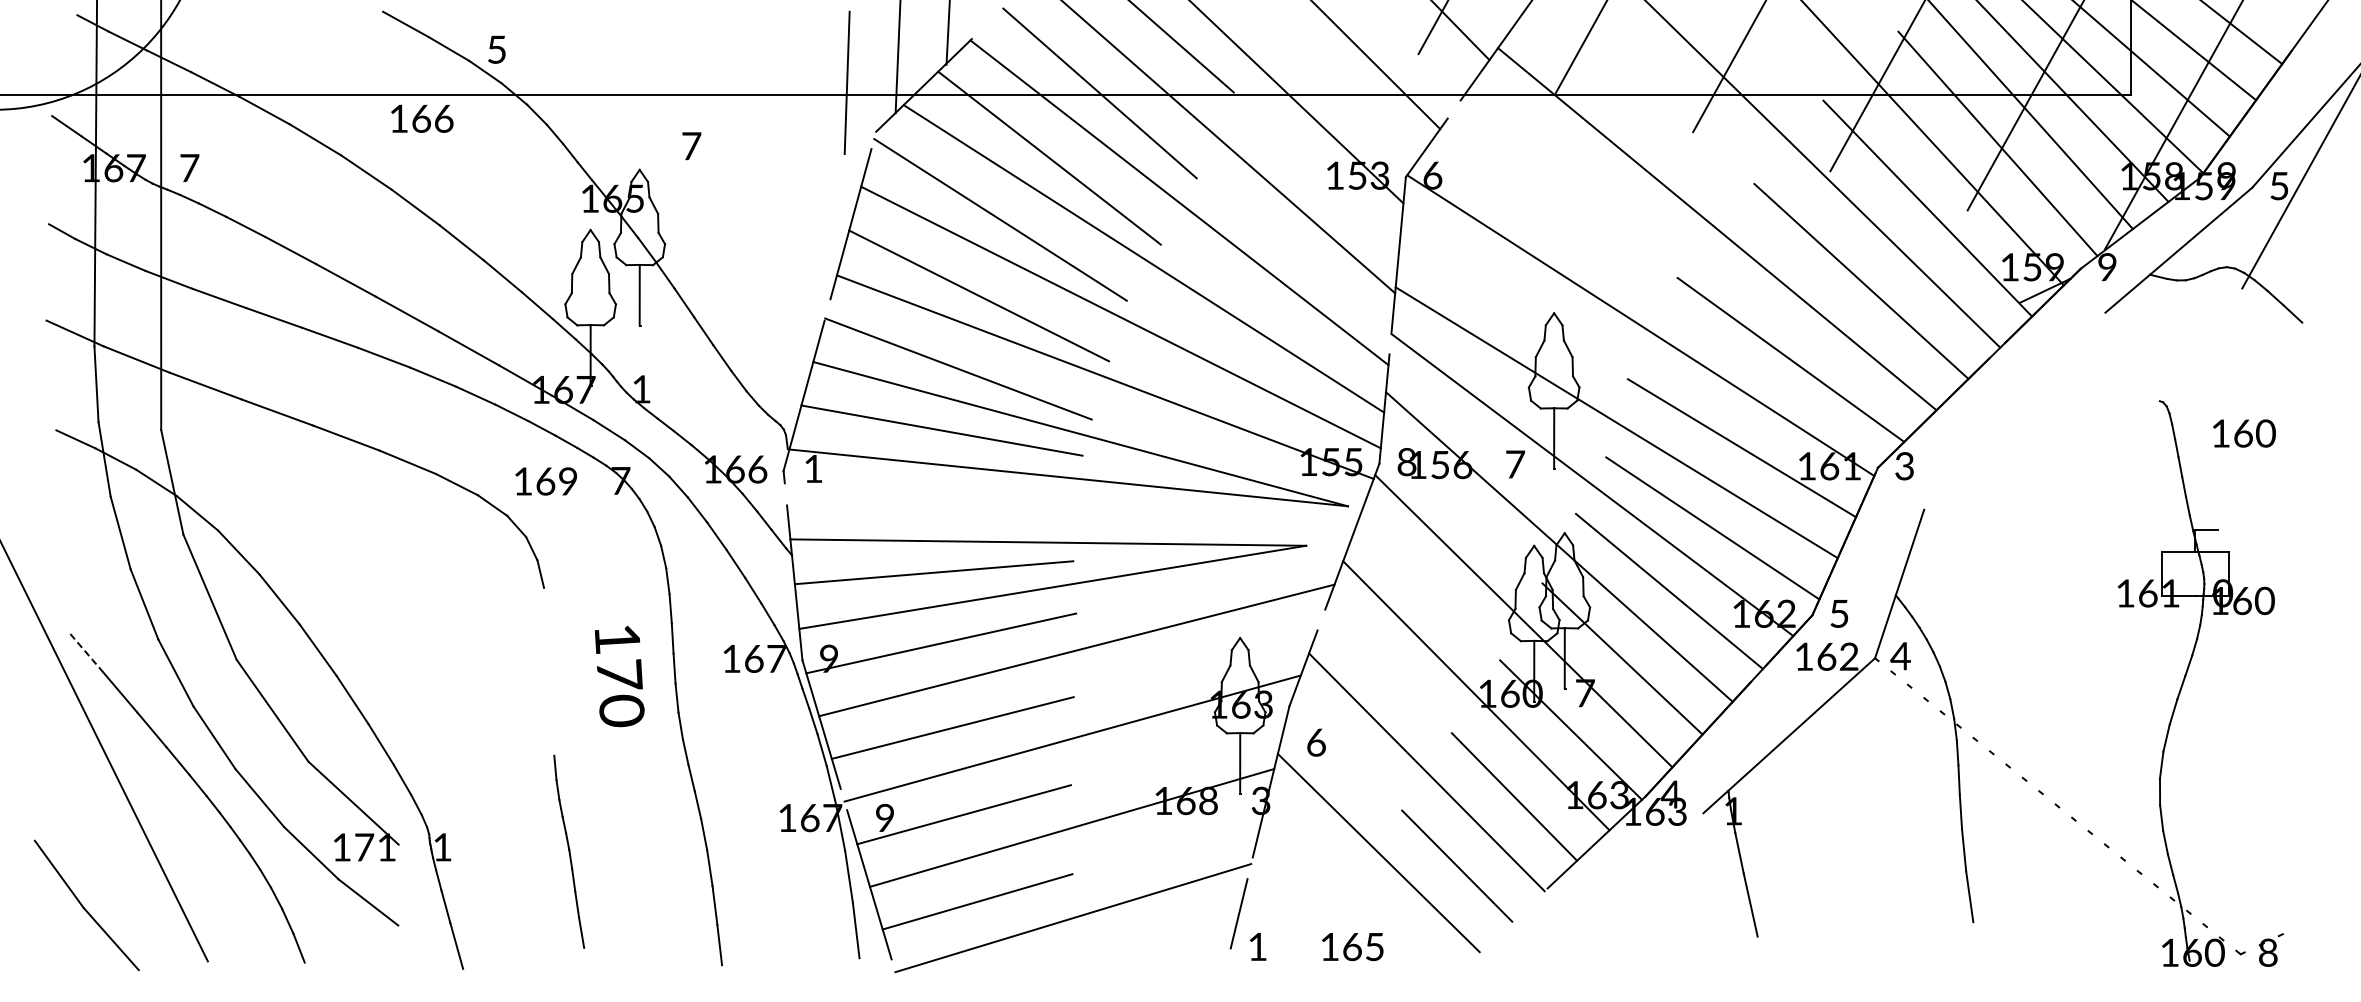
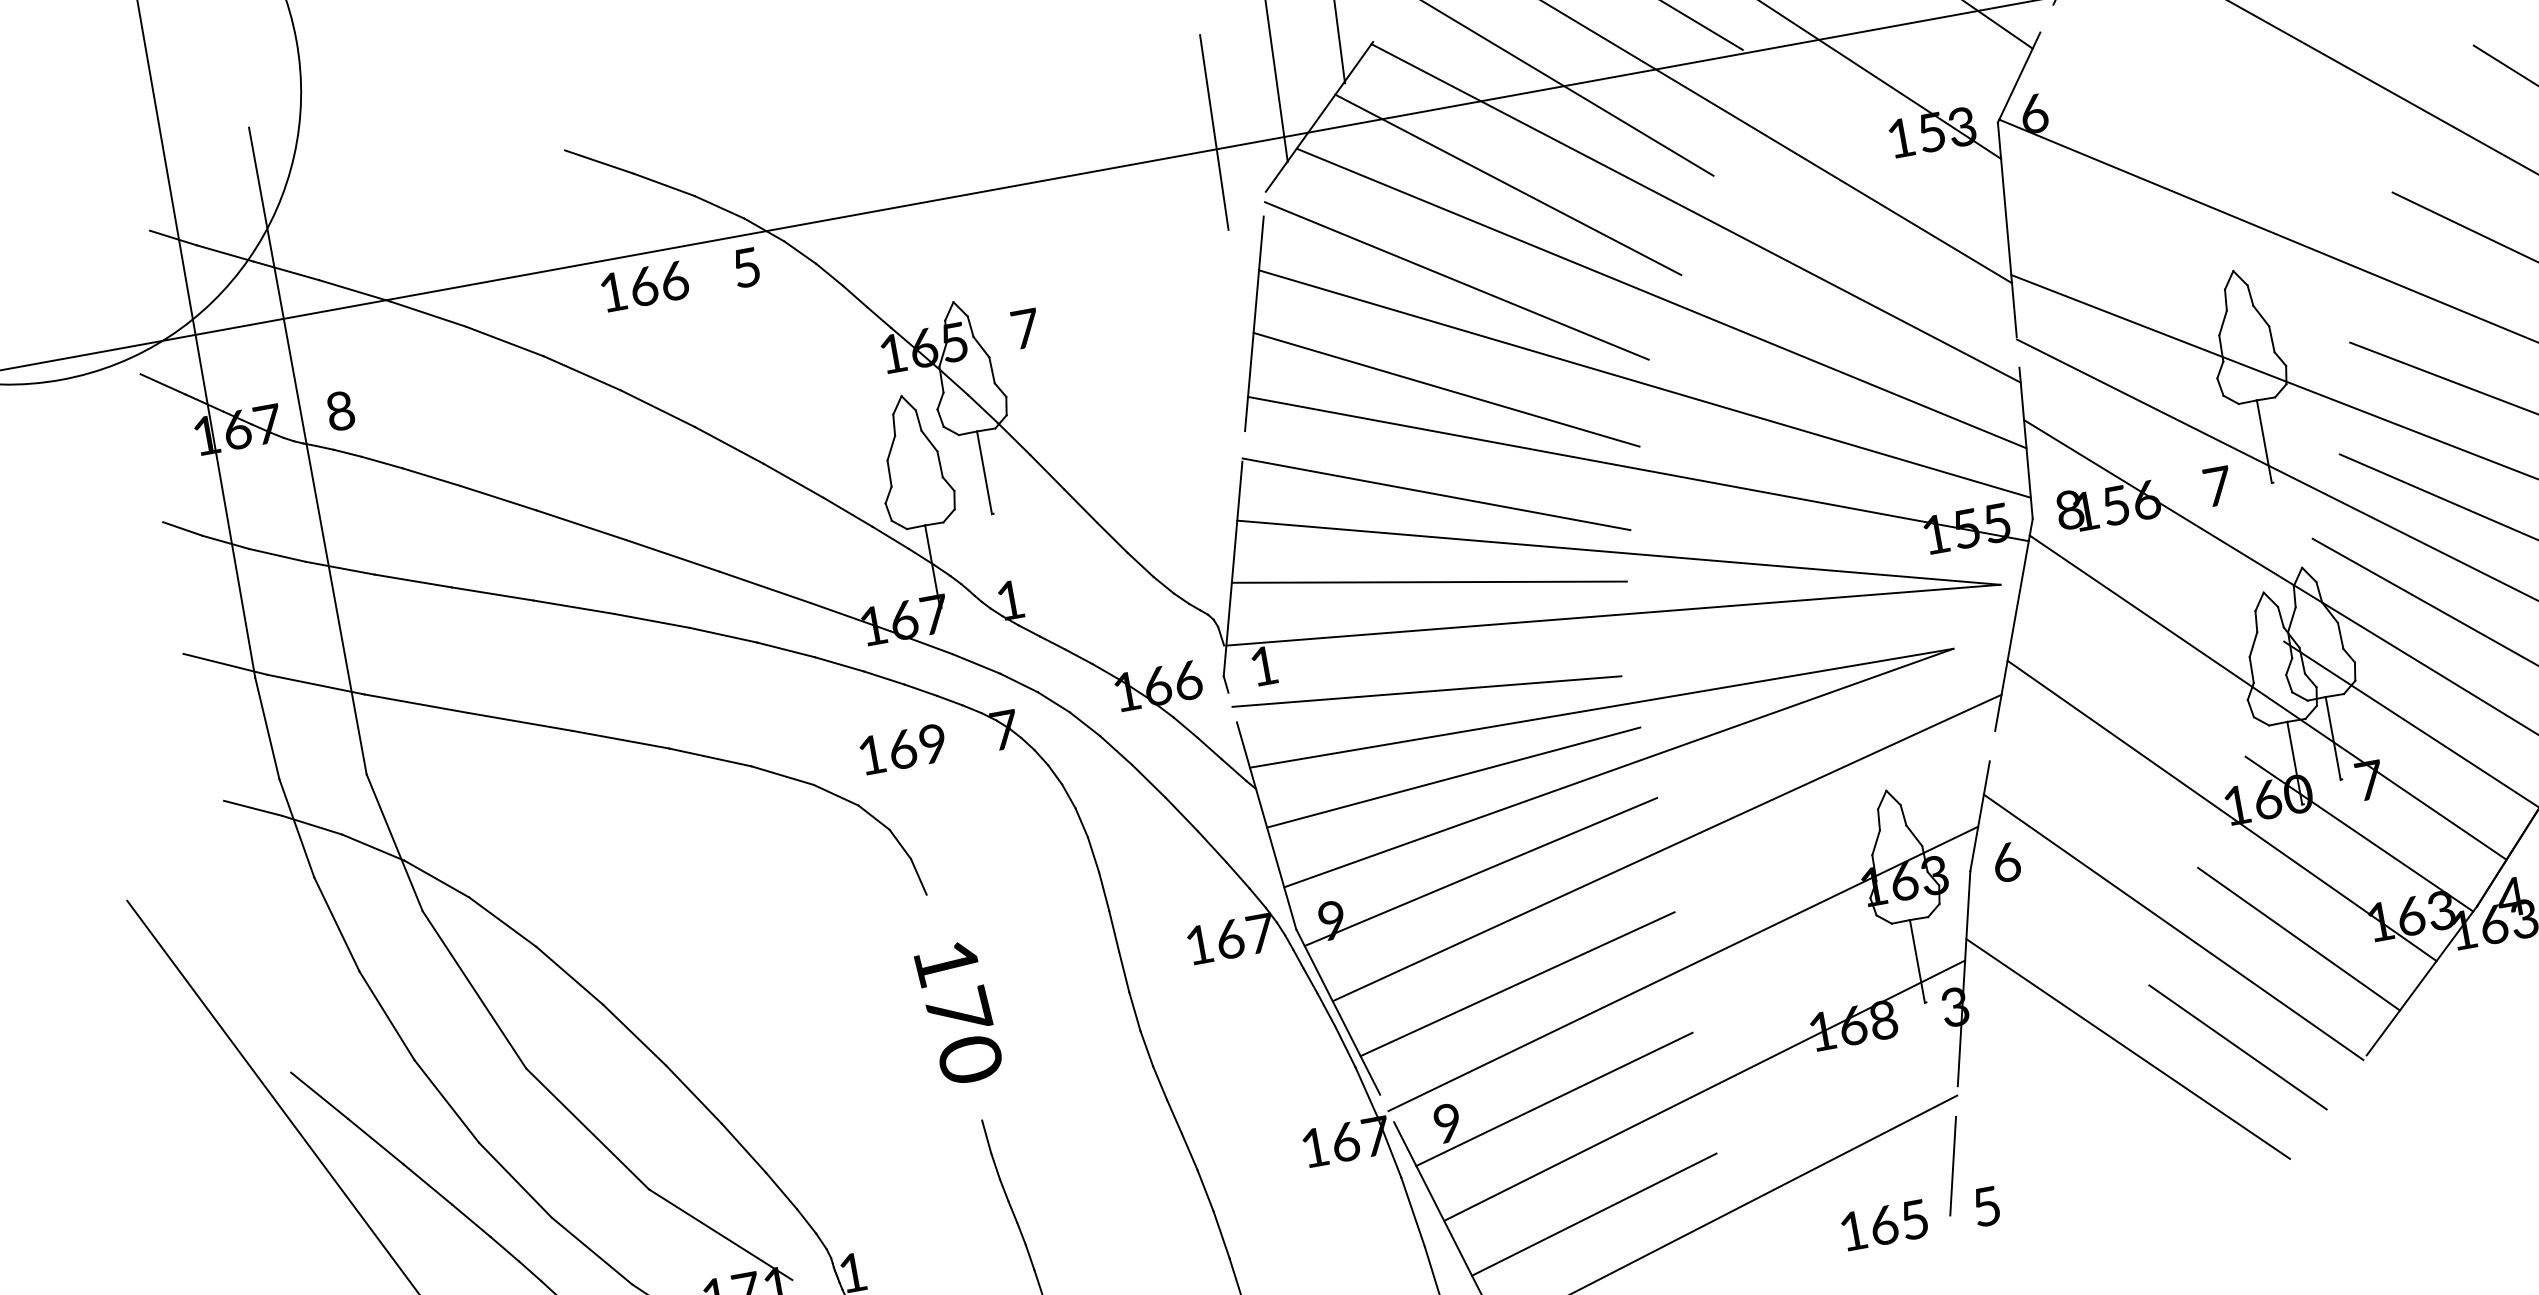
text: (496, 49) -> (745, 267), moved
text: (691, 146) -> (1025, 329), moved
text: (189, 168) -> (340, 411), 7 -> 8
line: (925, 507) -> (1425, 690), added
line: (86, 652) -> (320, 1095), dashed -> solid
text: (619, 676) -> (958, 1013), moved
text: (1316, 742) -> (2006, 862), moved
text: (1257, 947) -> (1986, 1207), 1 -> 5
text: (1352, 947) -> (1884, 1226), moved

